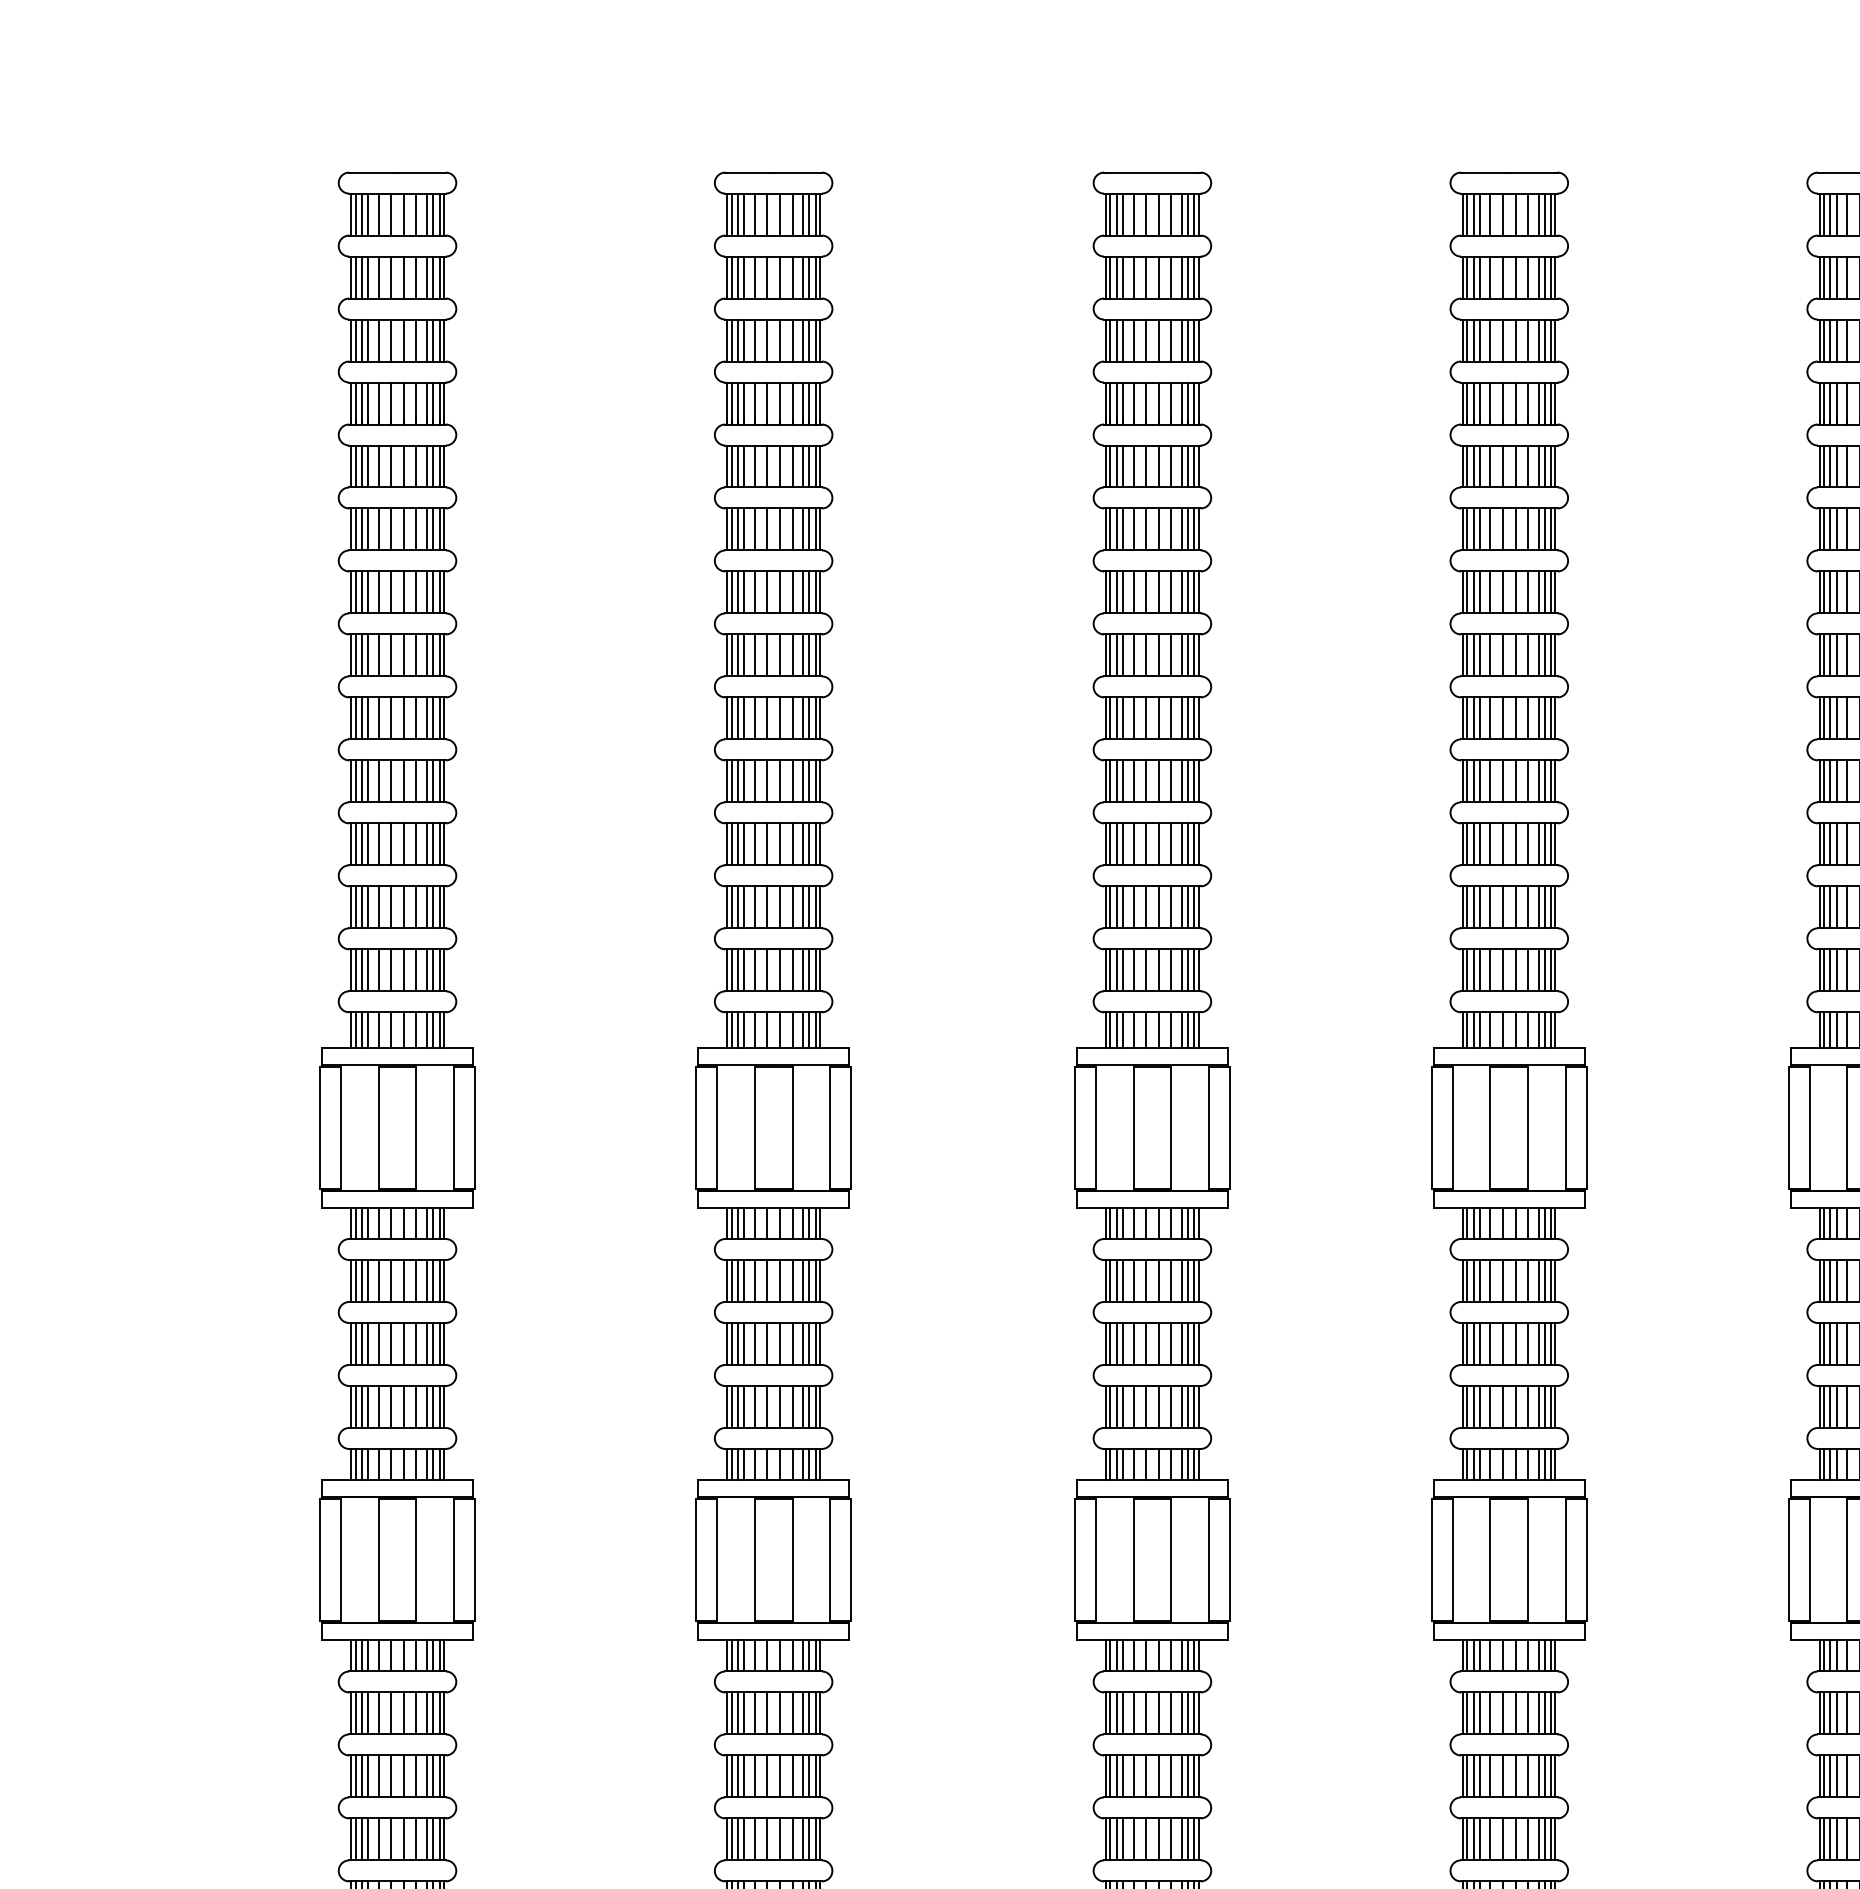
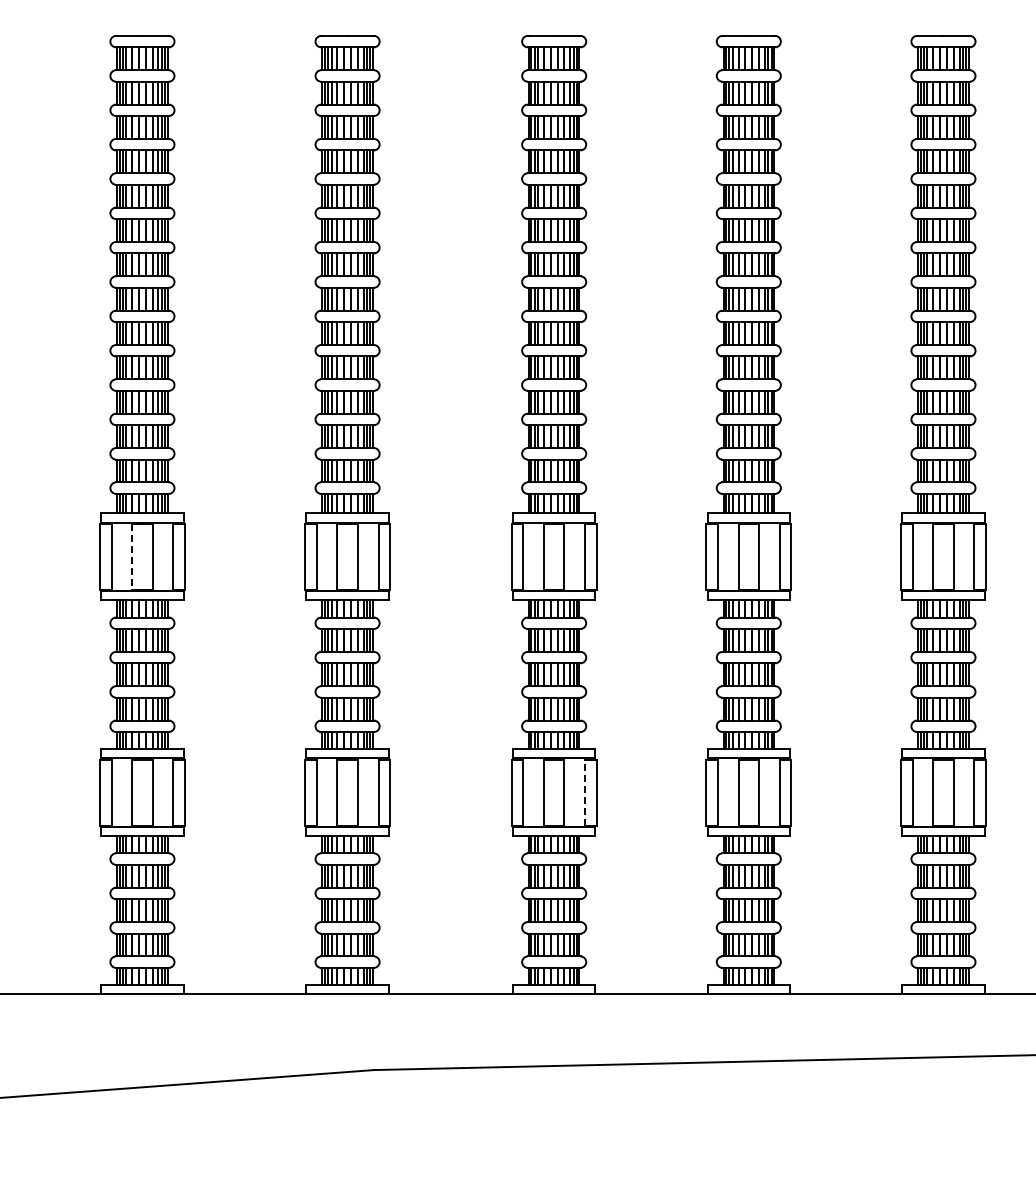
line: (379, 1128) -> (132, 557), solid -> dashed
line: (1209, 1559) -> (585, 792), solid -> dashed

